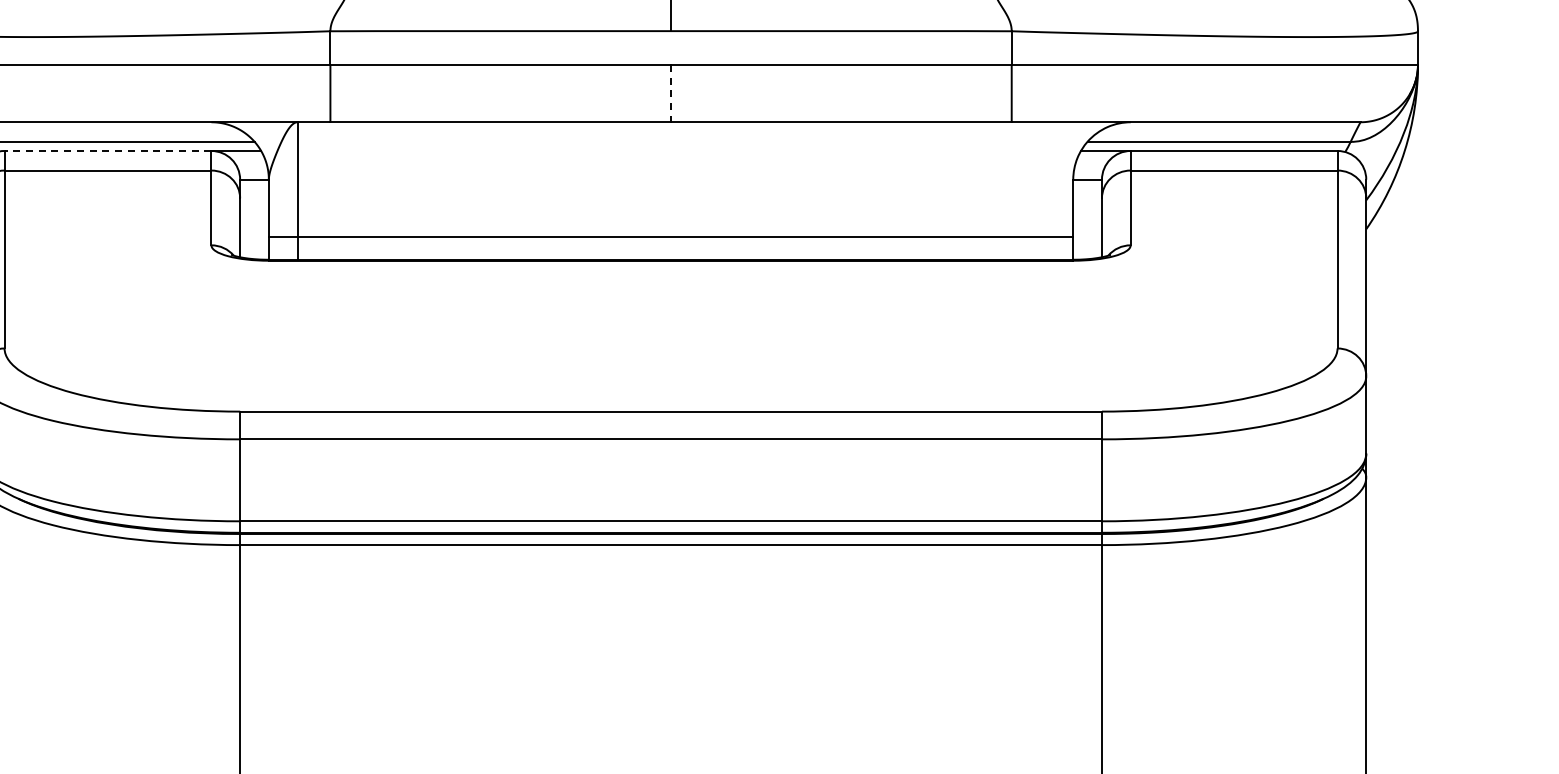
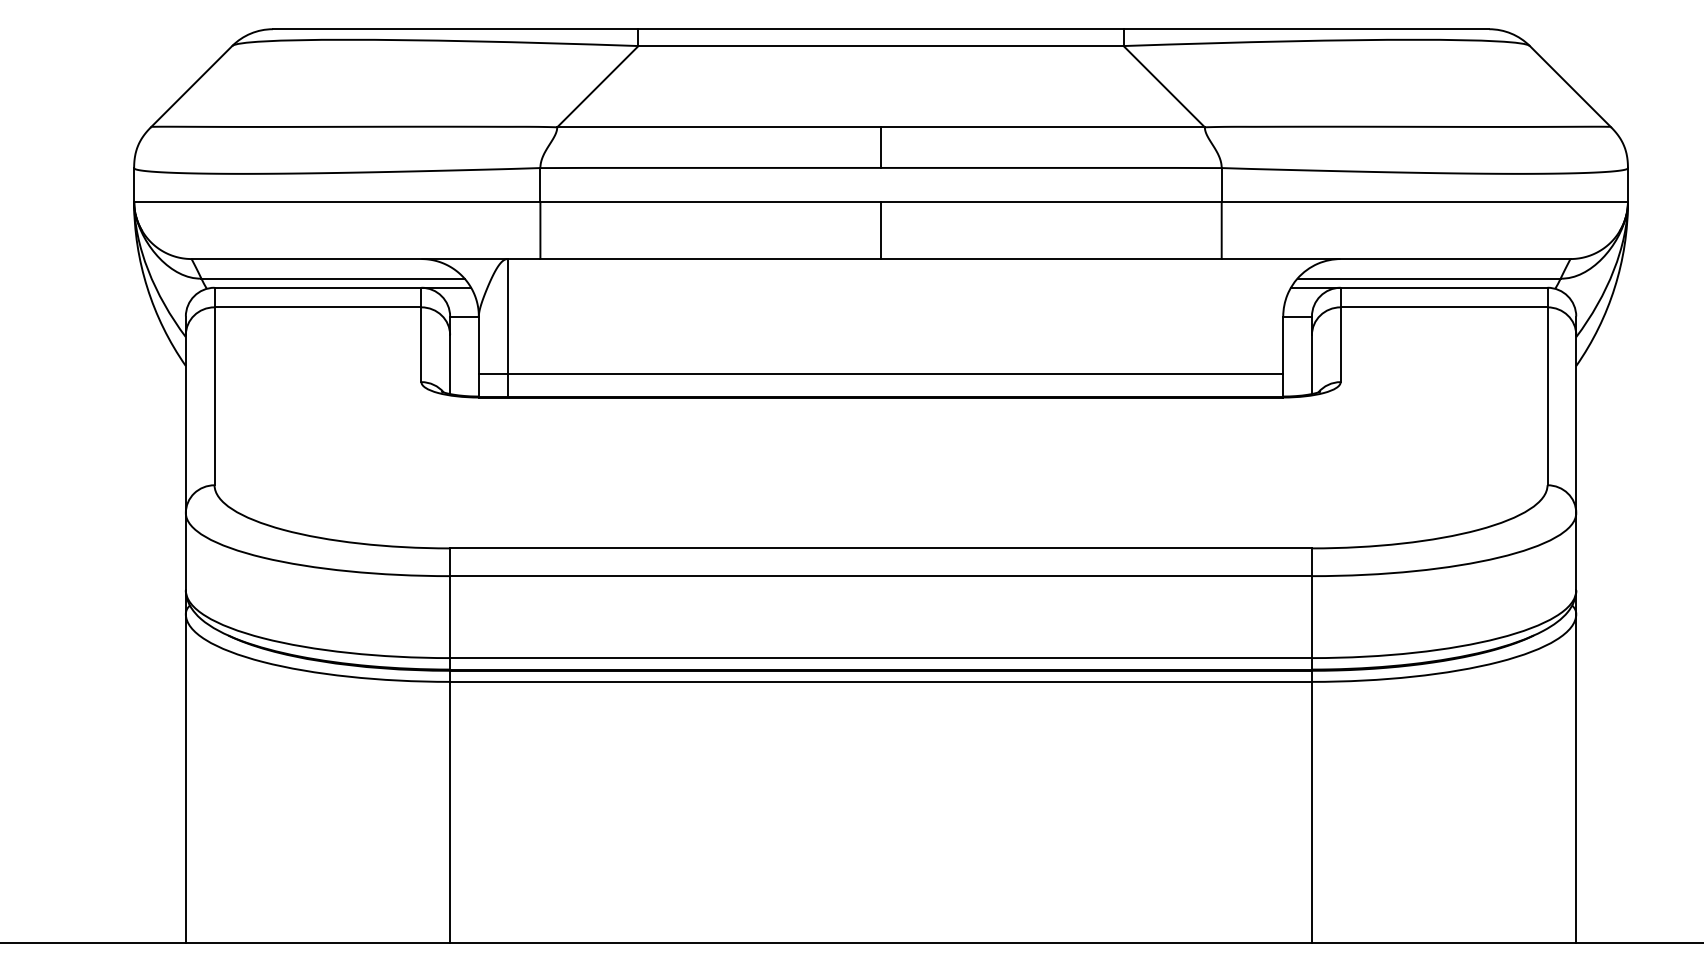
line: (671, 93) -> (881, 230), dashed -> solid
line: (107, 150) -> (317, 287), dashed -> solid

